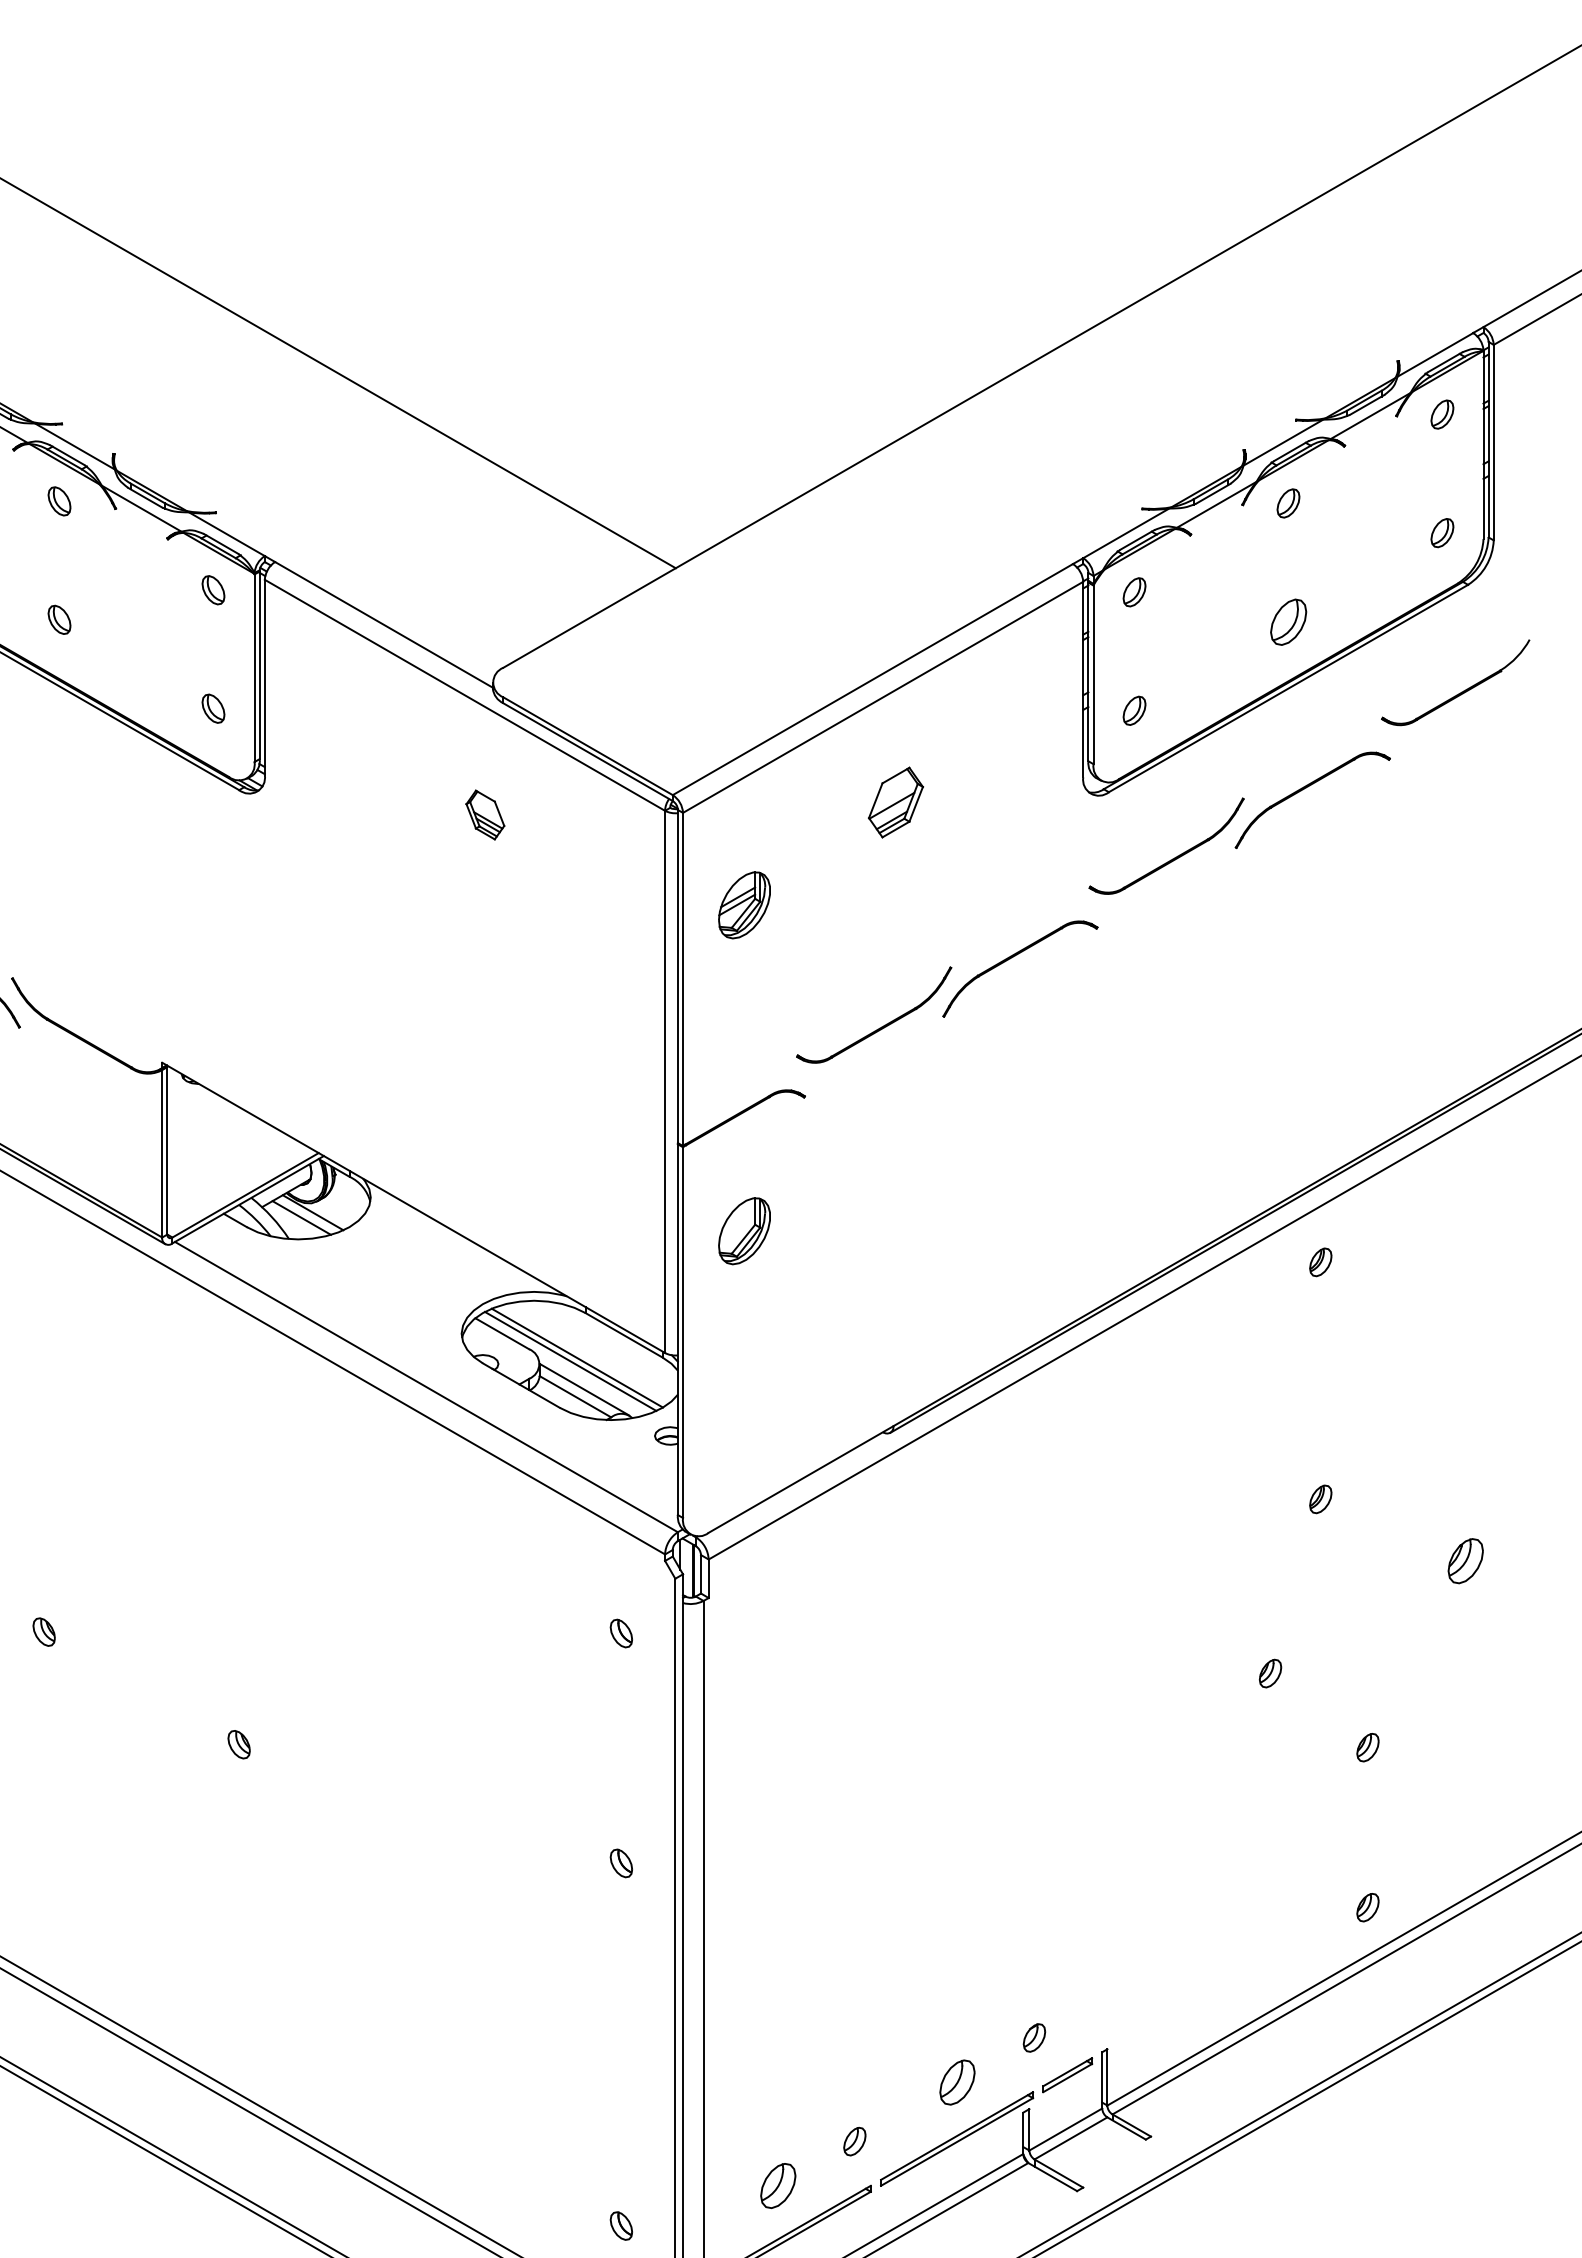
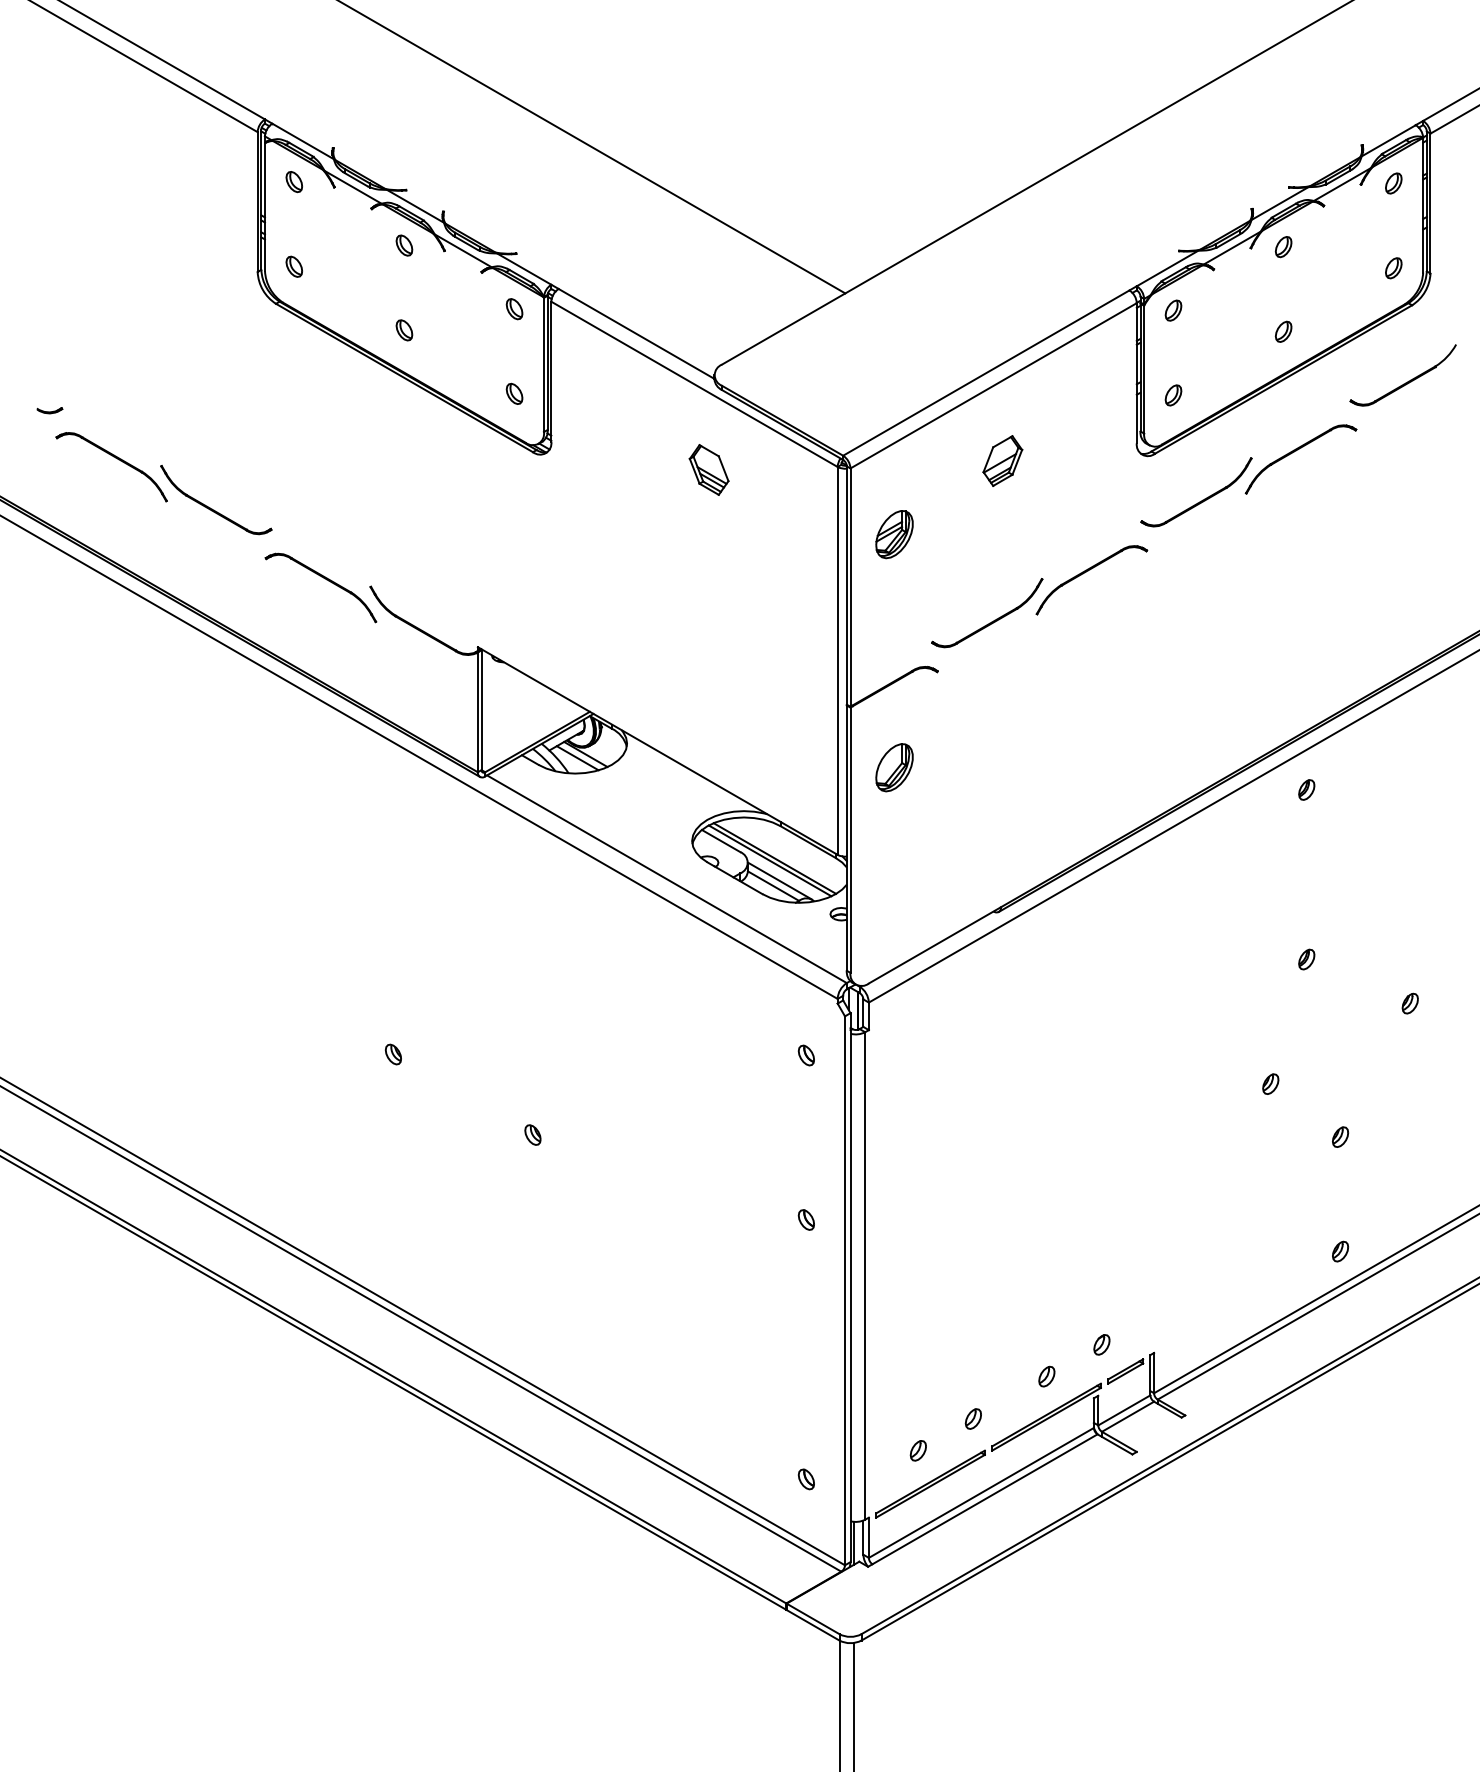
part: (1288, 621) -> (1283, 331), size x0.62
part: (484, 814) -> (708, 469), size x1.43
part: (1464, 1560) -> (1409, 1003), size x0.62
part: (956, 2082) -> (1046, 1376), size x0.62
part: (776, 2185) -> (917, 1450), size x0.62

